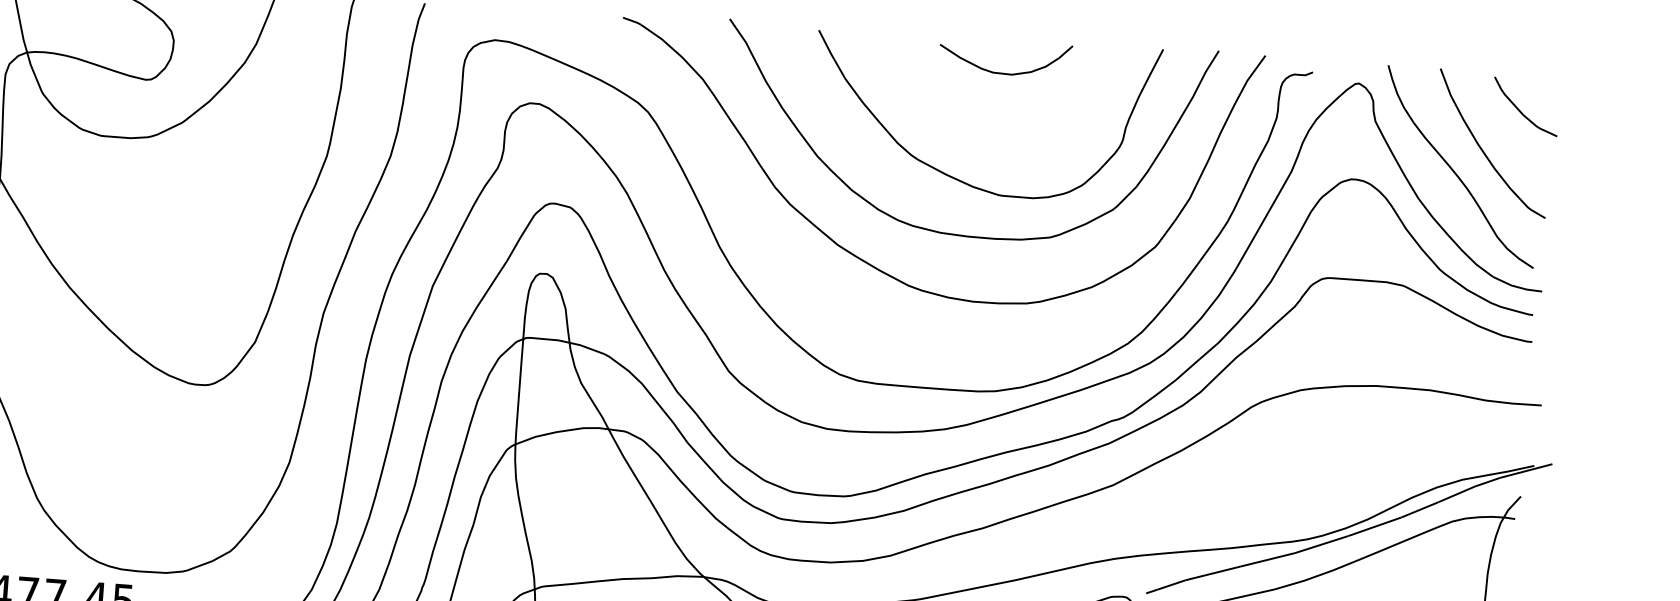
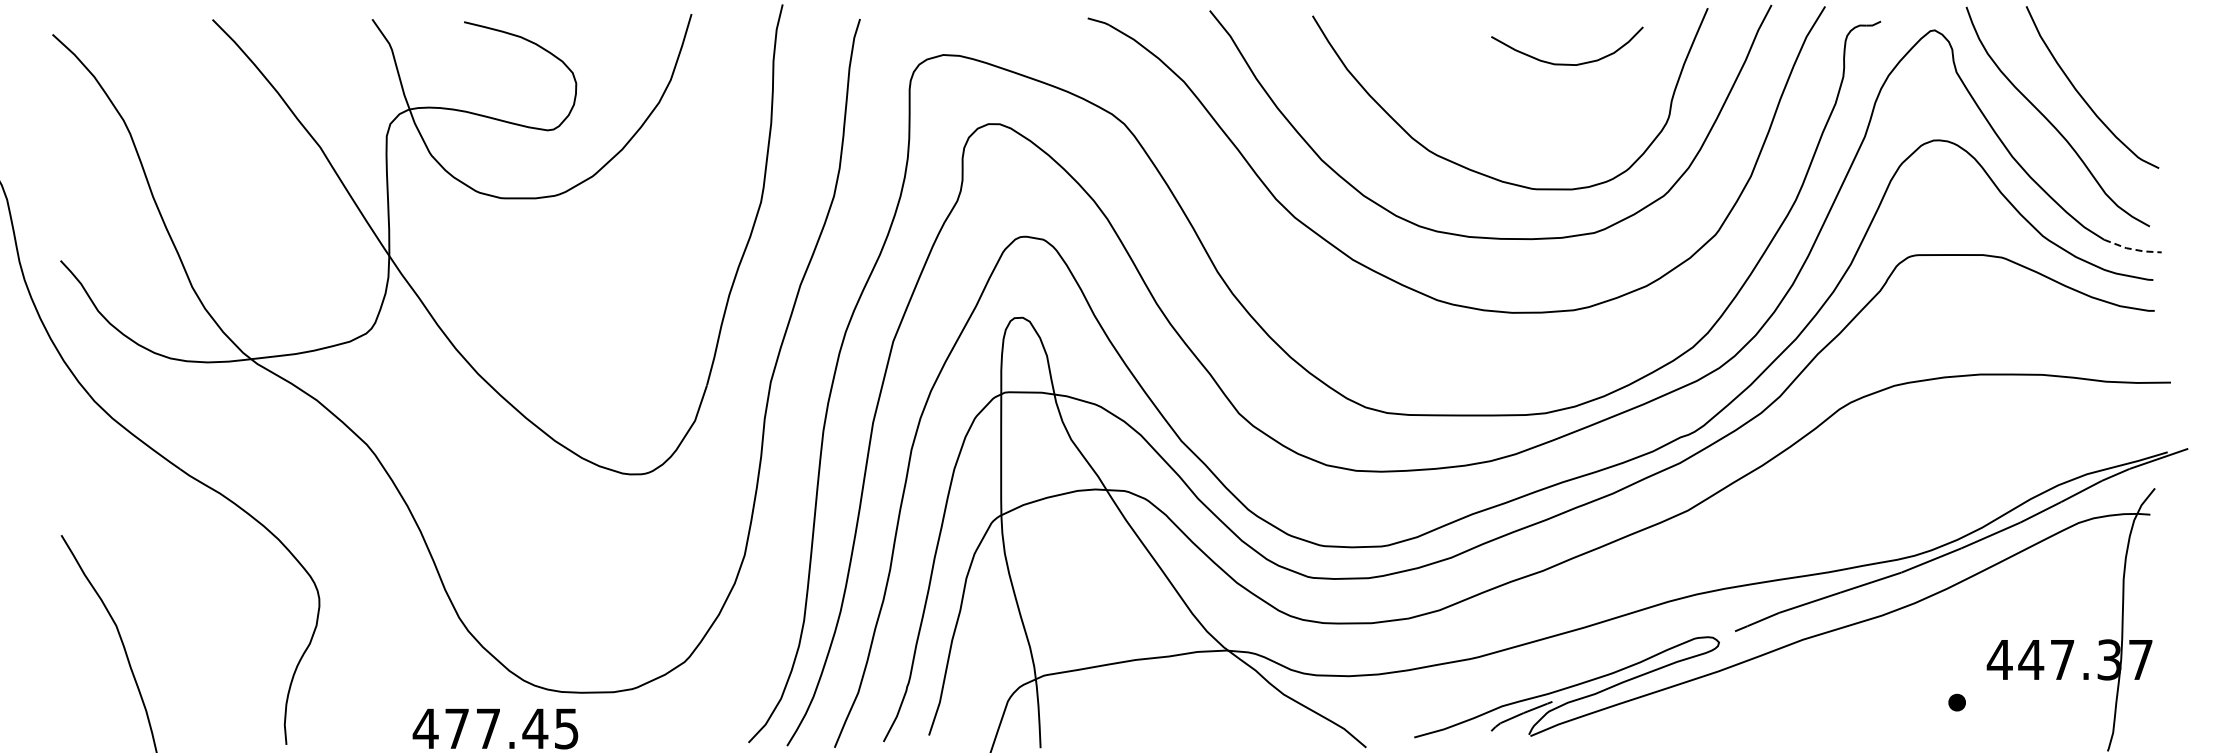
curve: (1004, 72) -> (1567, 63), moved
curve: (1520, 110) -> (2121, 47), removed
line: (1516, 287) -> (2132, 249), solid -> dashed

